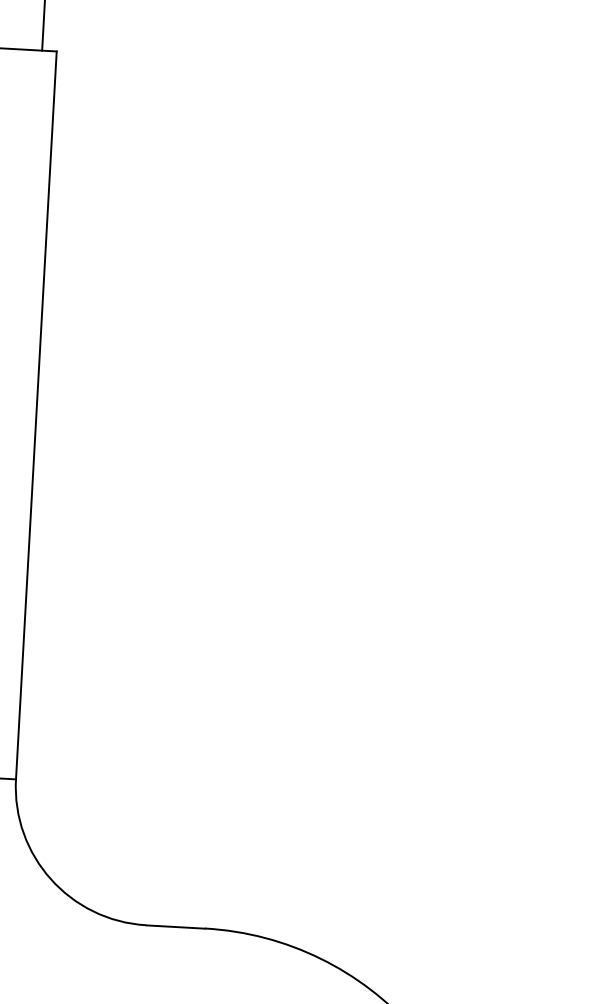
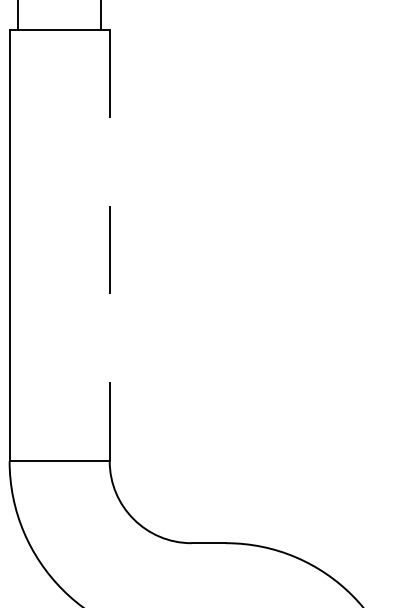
line: (36, 415) -> (109, 245), solid -> dashed

